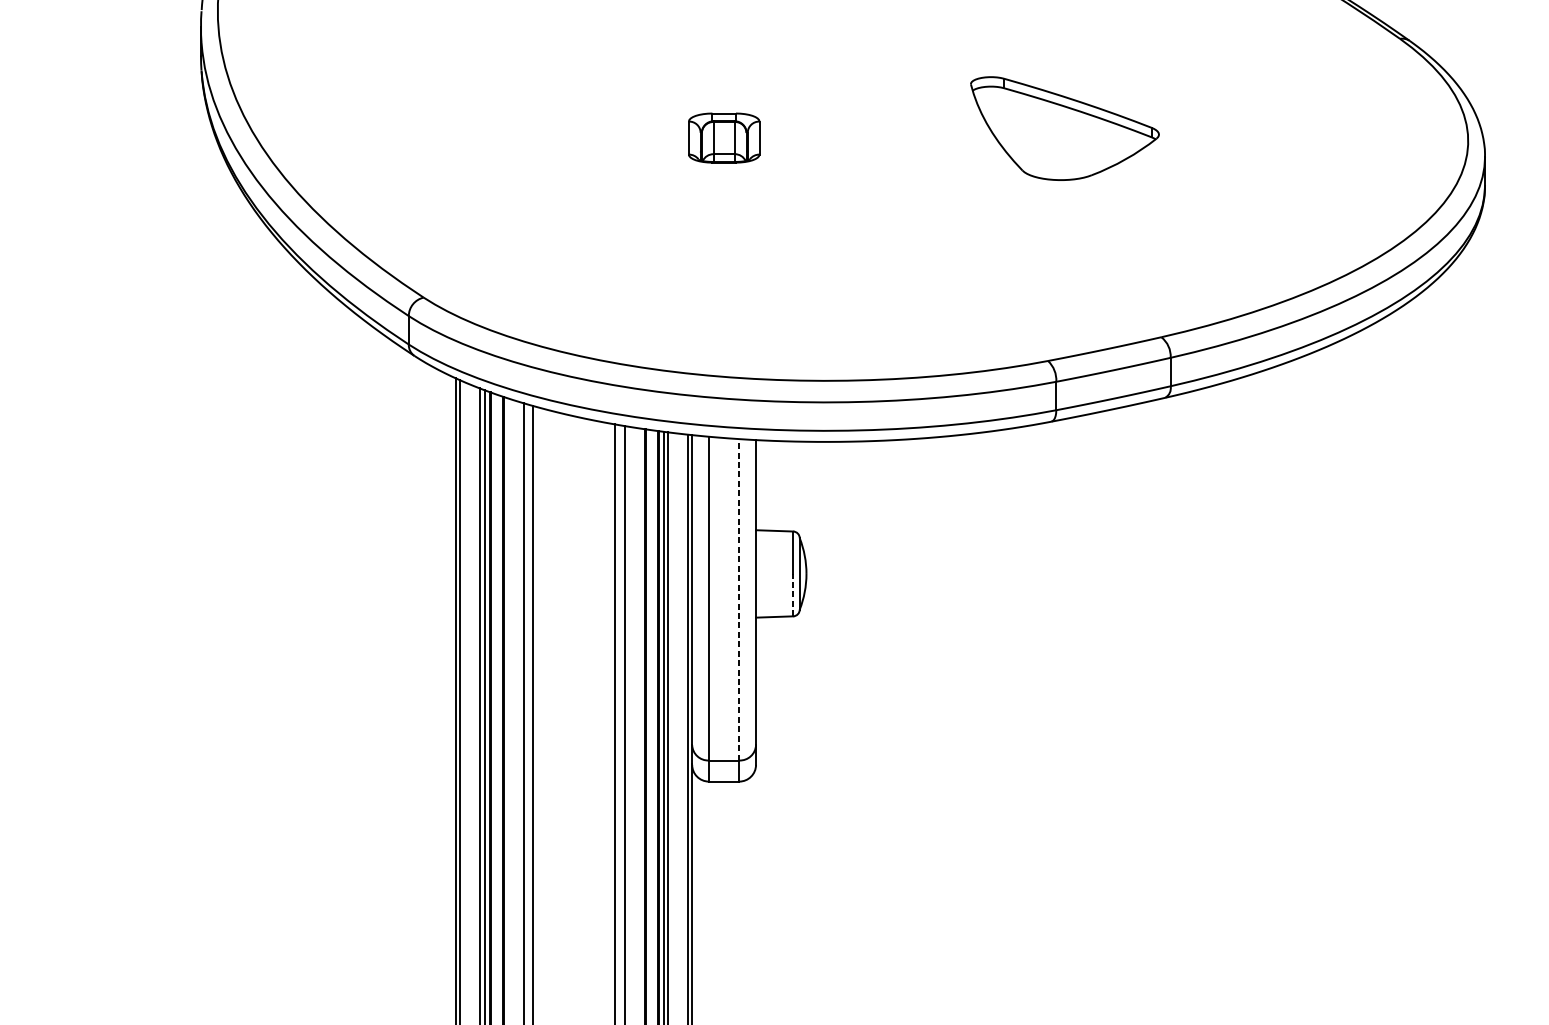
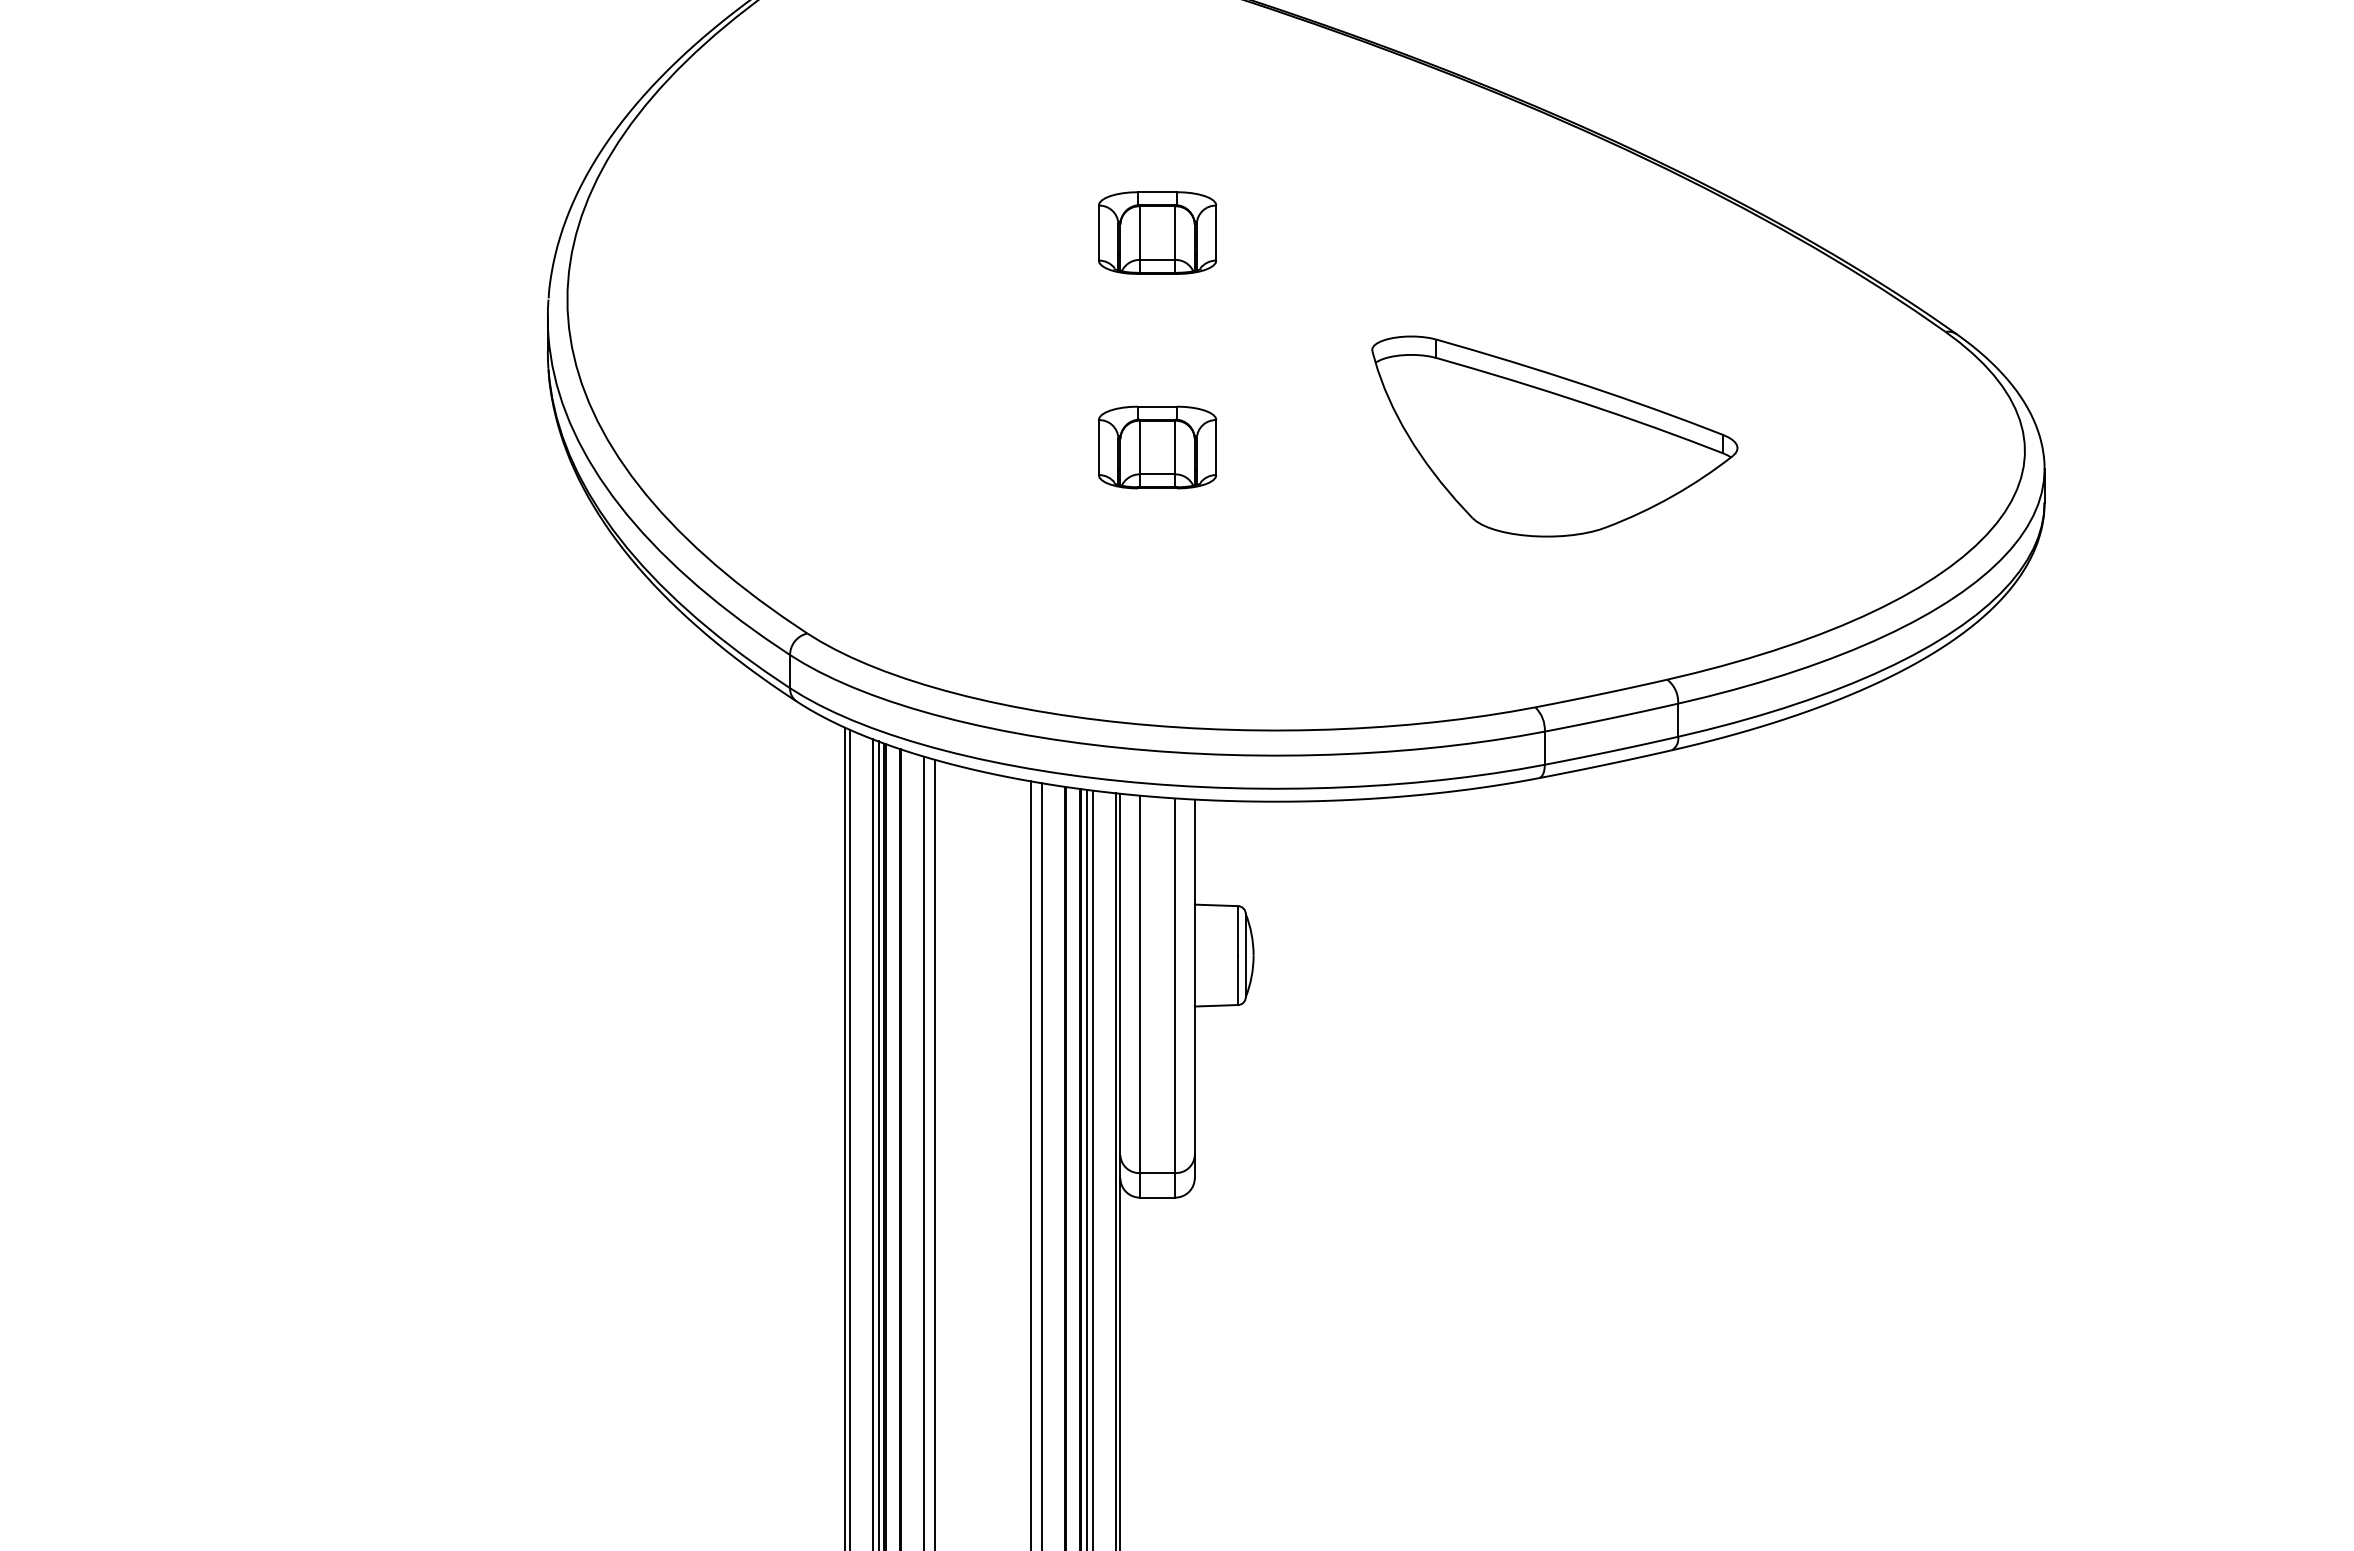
part: (1064, 128) -> (1554, 436), size x1.67
part: (724, 138) -> (1157, 447), size x1.43
line: (793, 595) -> (1238, 980), dashed -> solid
line: (739, 599) -> (1175, 985), dashed -> solid

